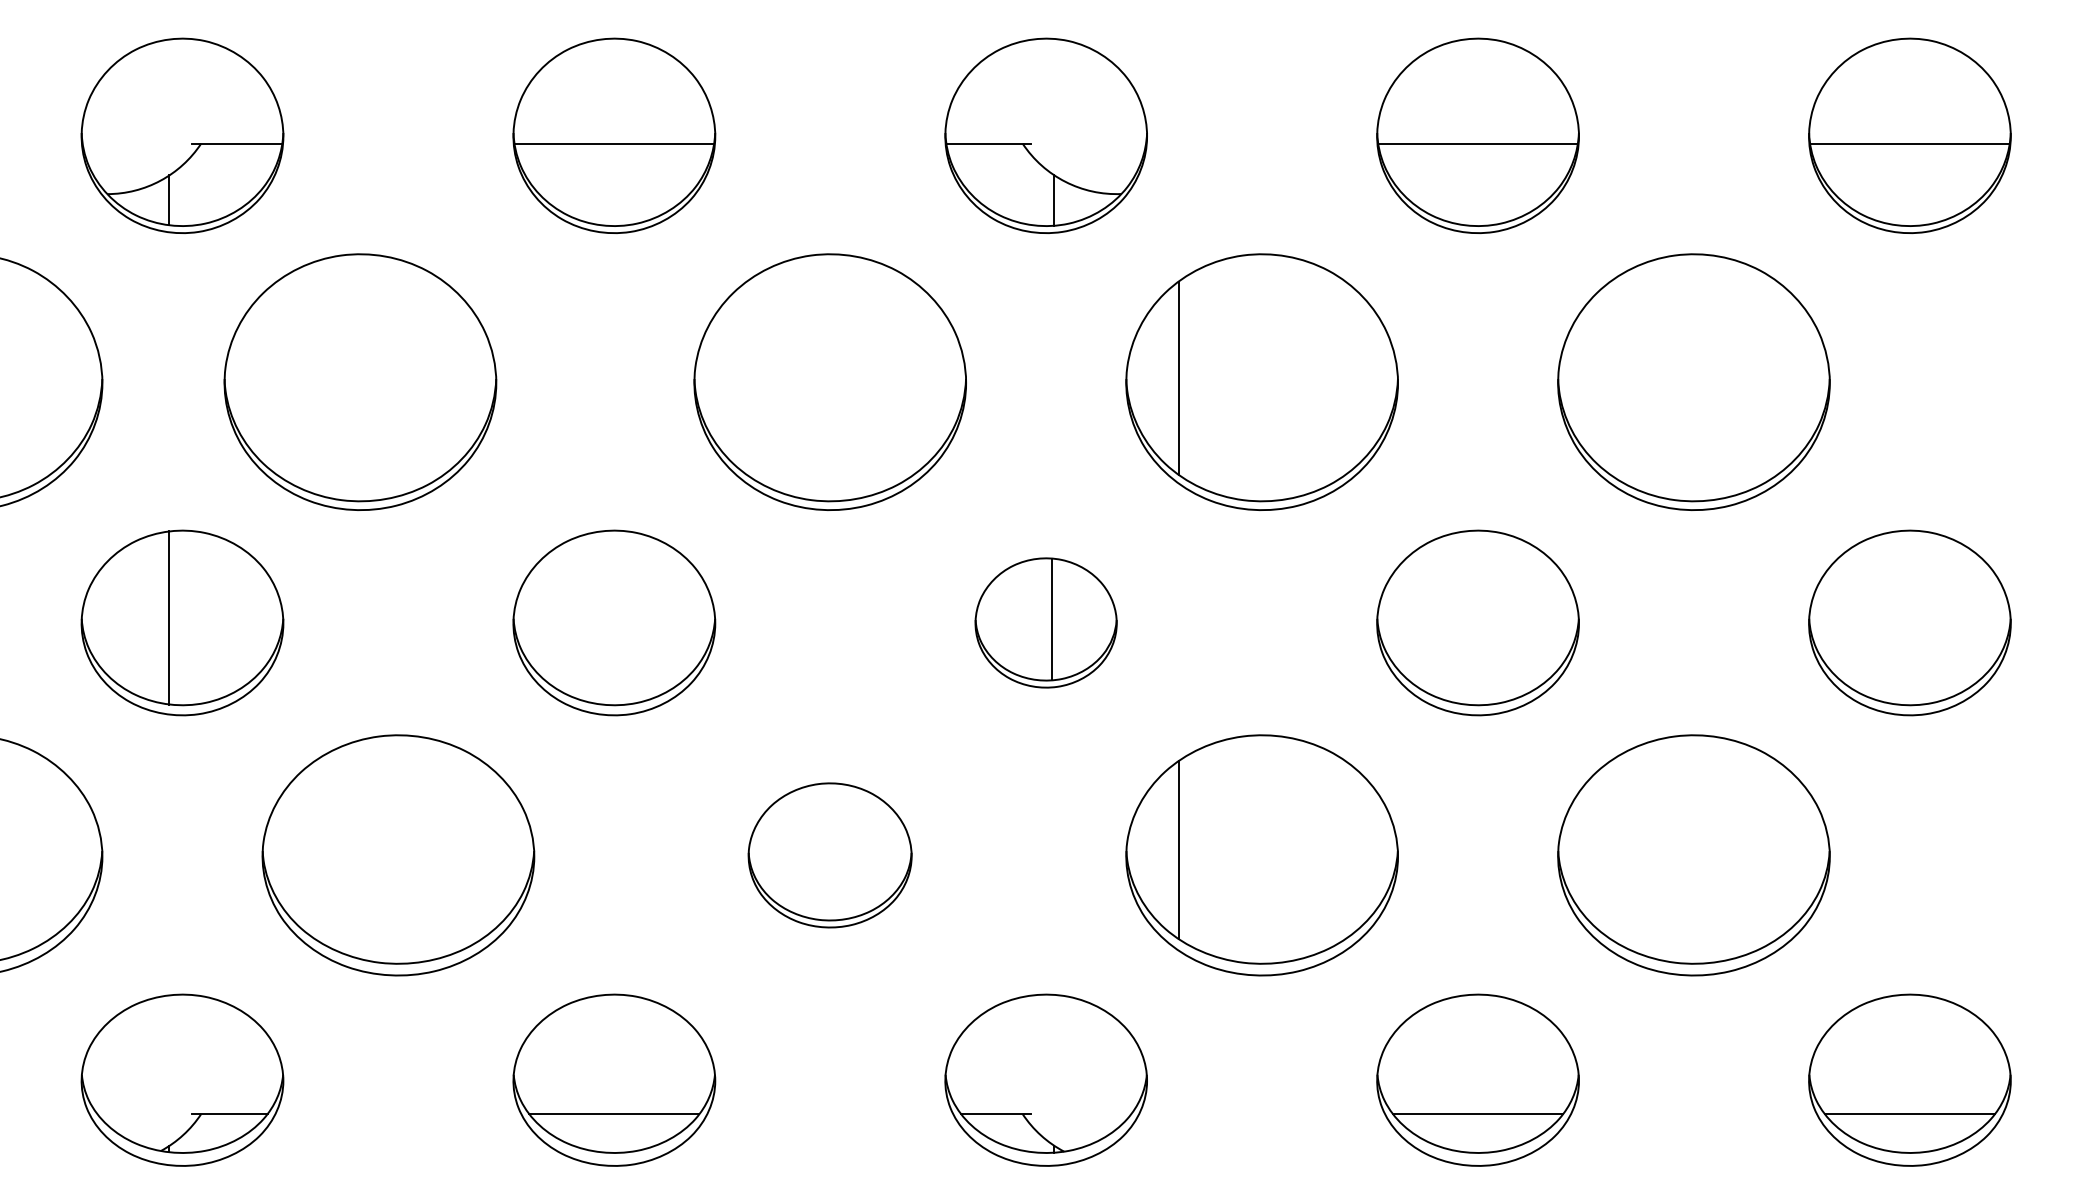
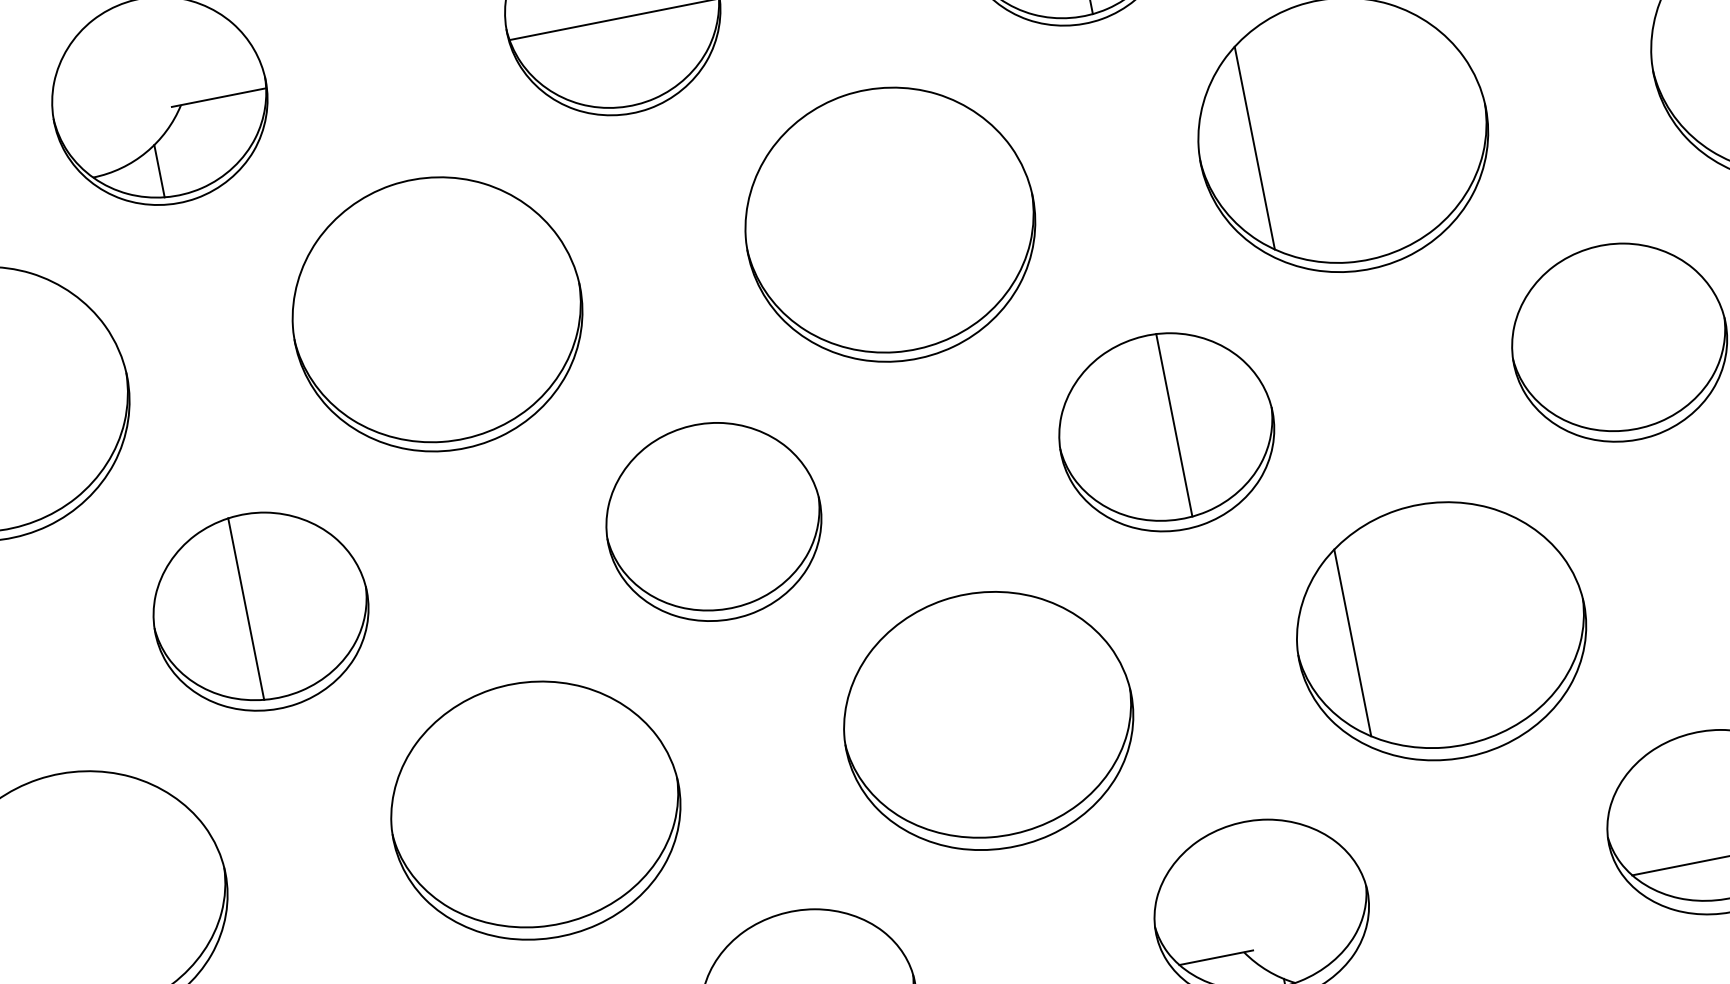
part: (360, 381) -> (437, 313), moved
part: (1045, 622) -> (1165, 431), size x1.43
part: (829, 855) -> (987, 721), size x1.67

